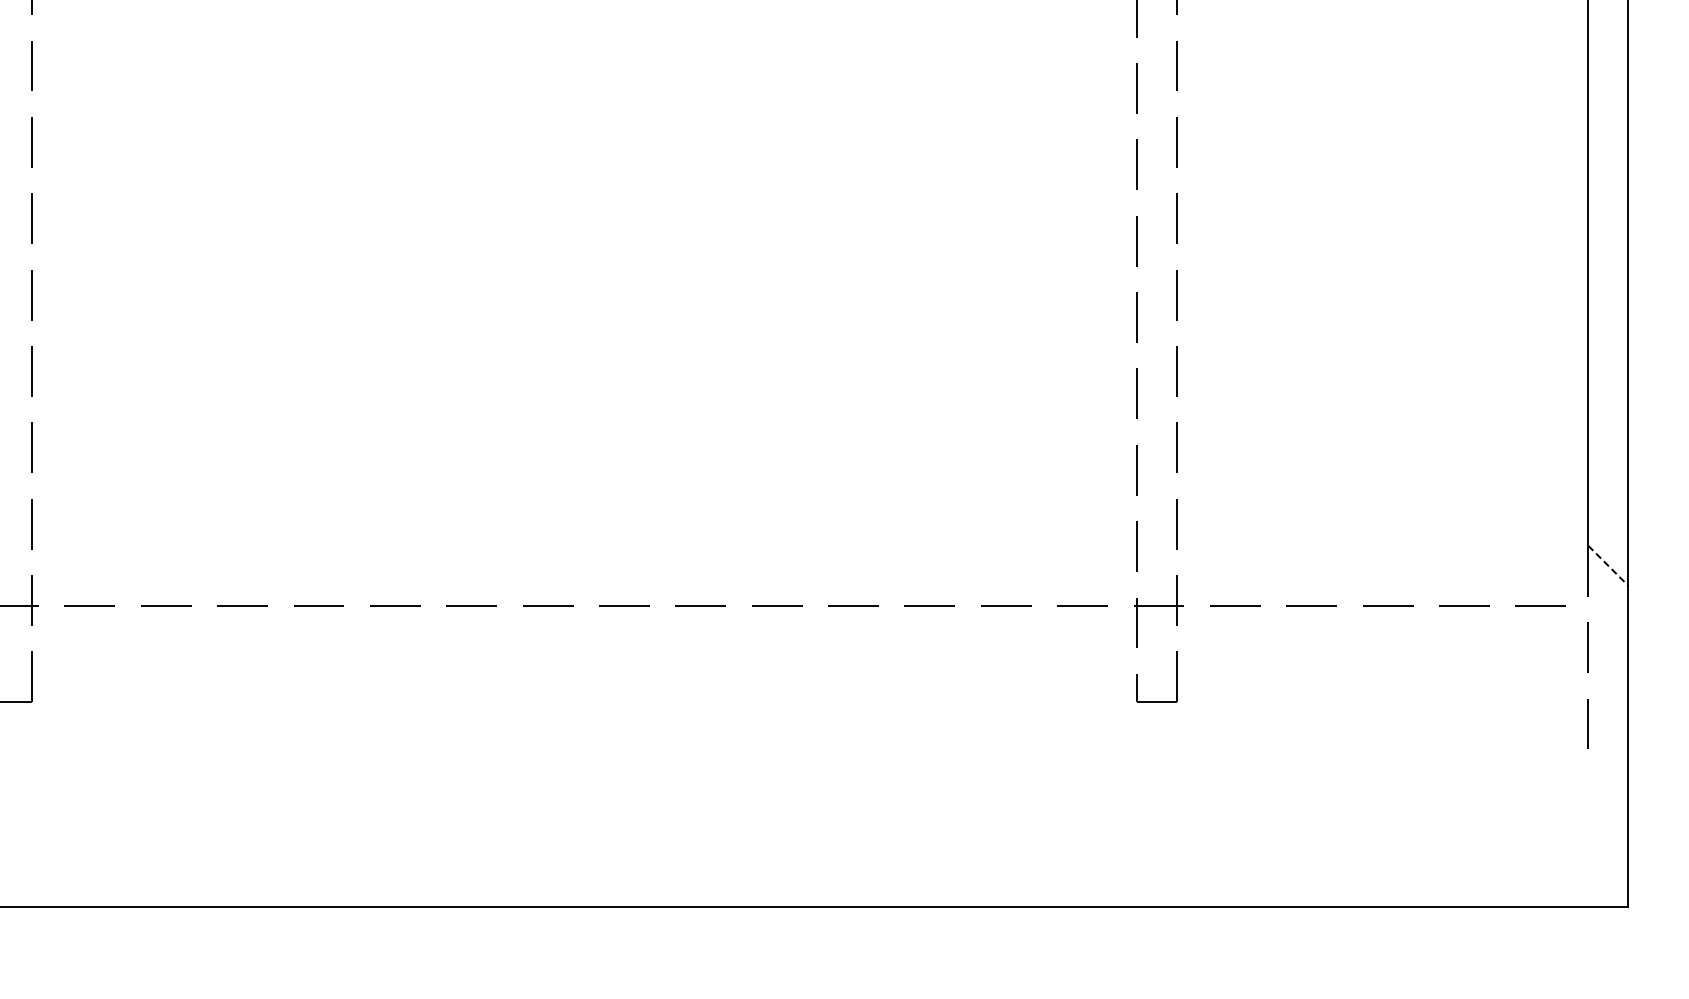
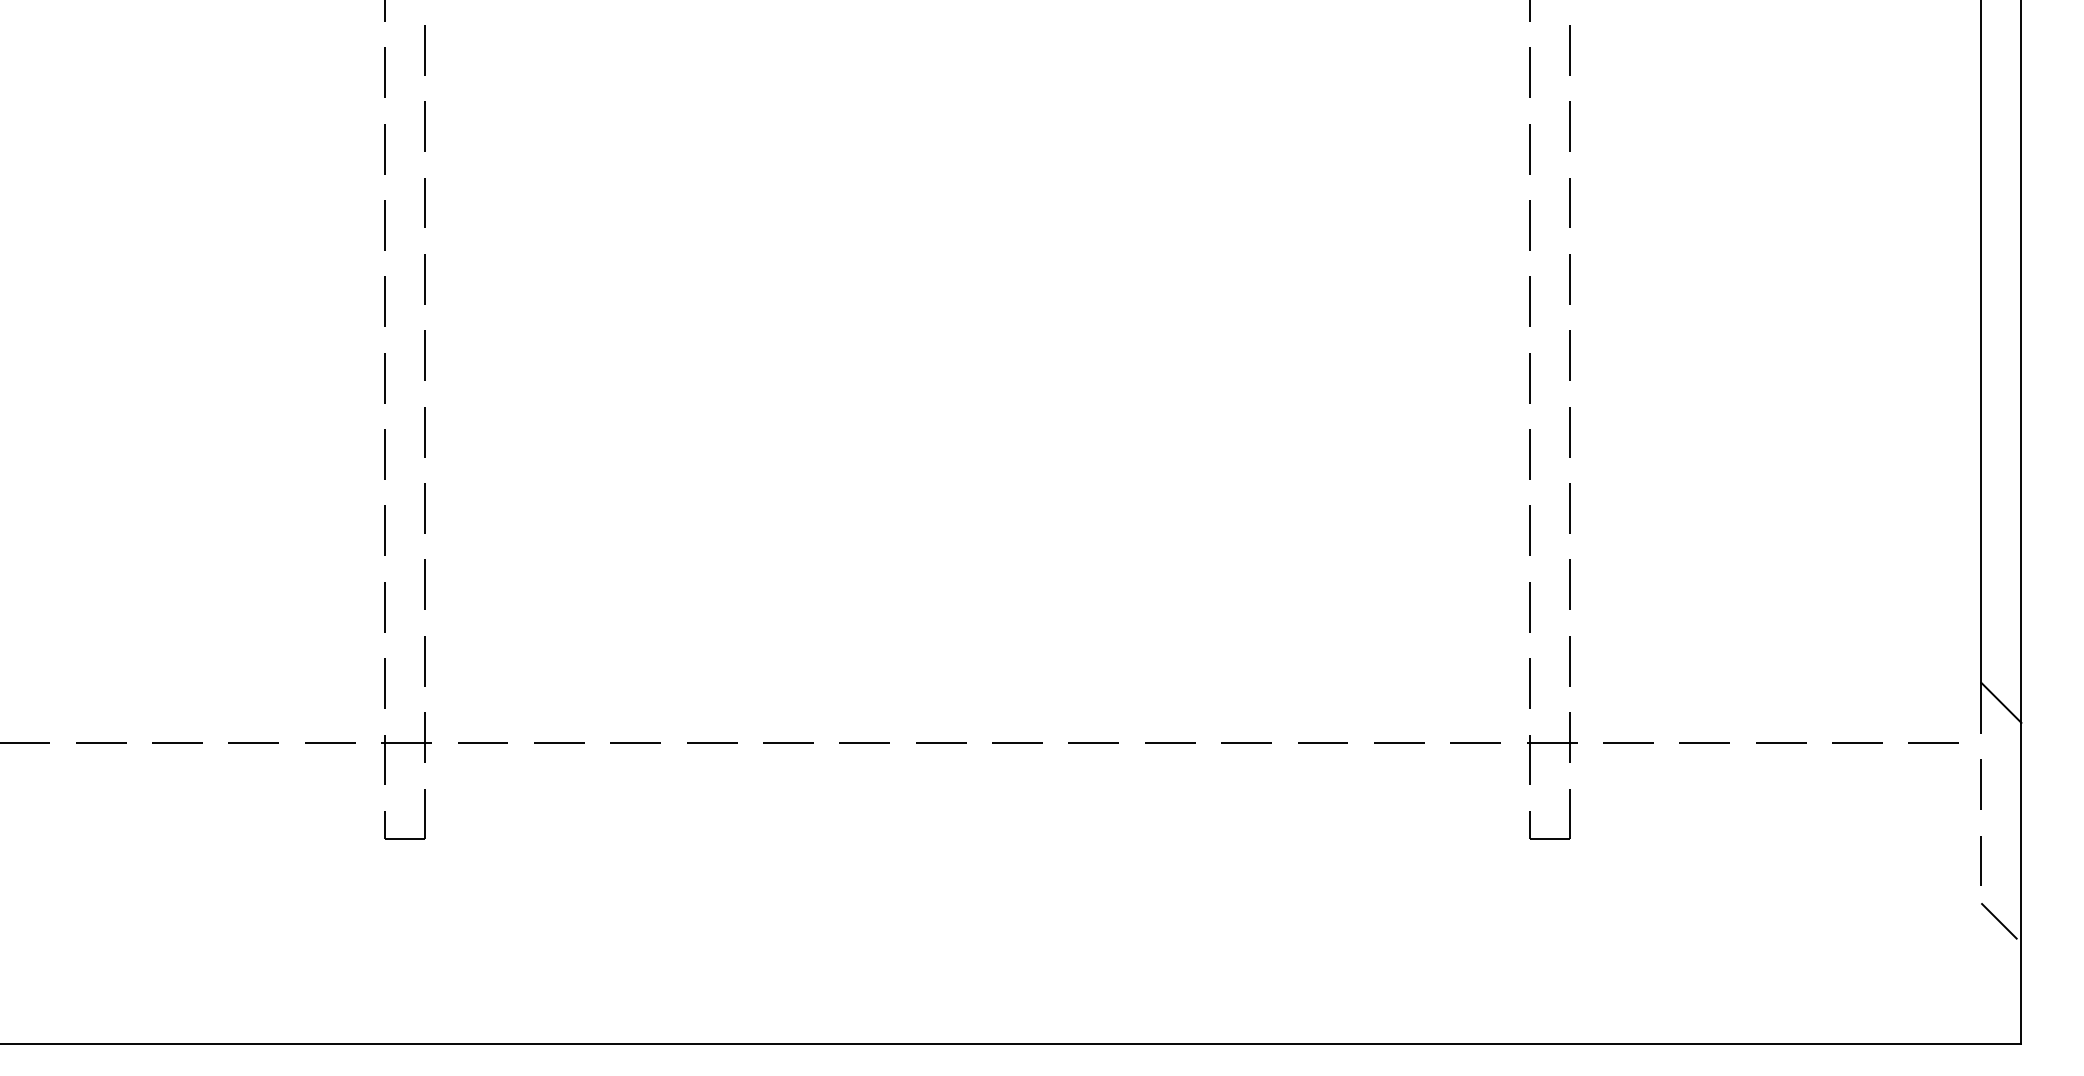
line: (1608, 566) -> (2001, 703), dashed -> solid
line: (1608, 786) -> (2001, 923), added

